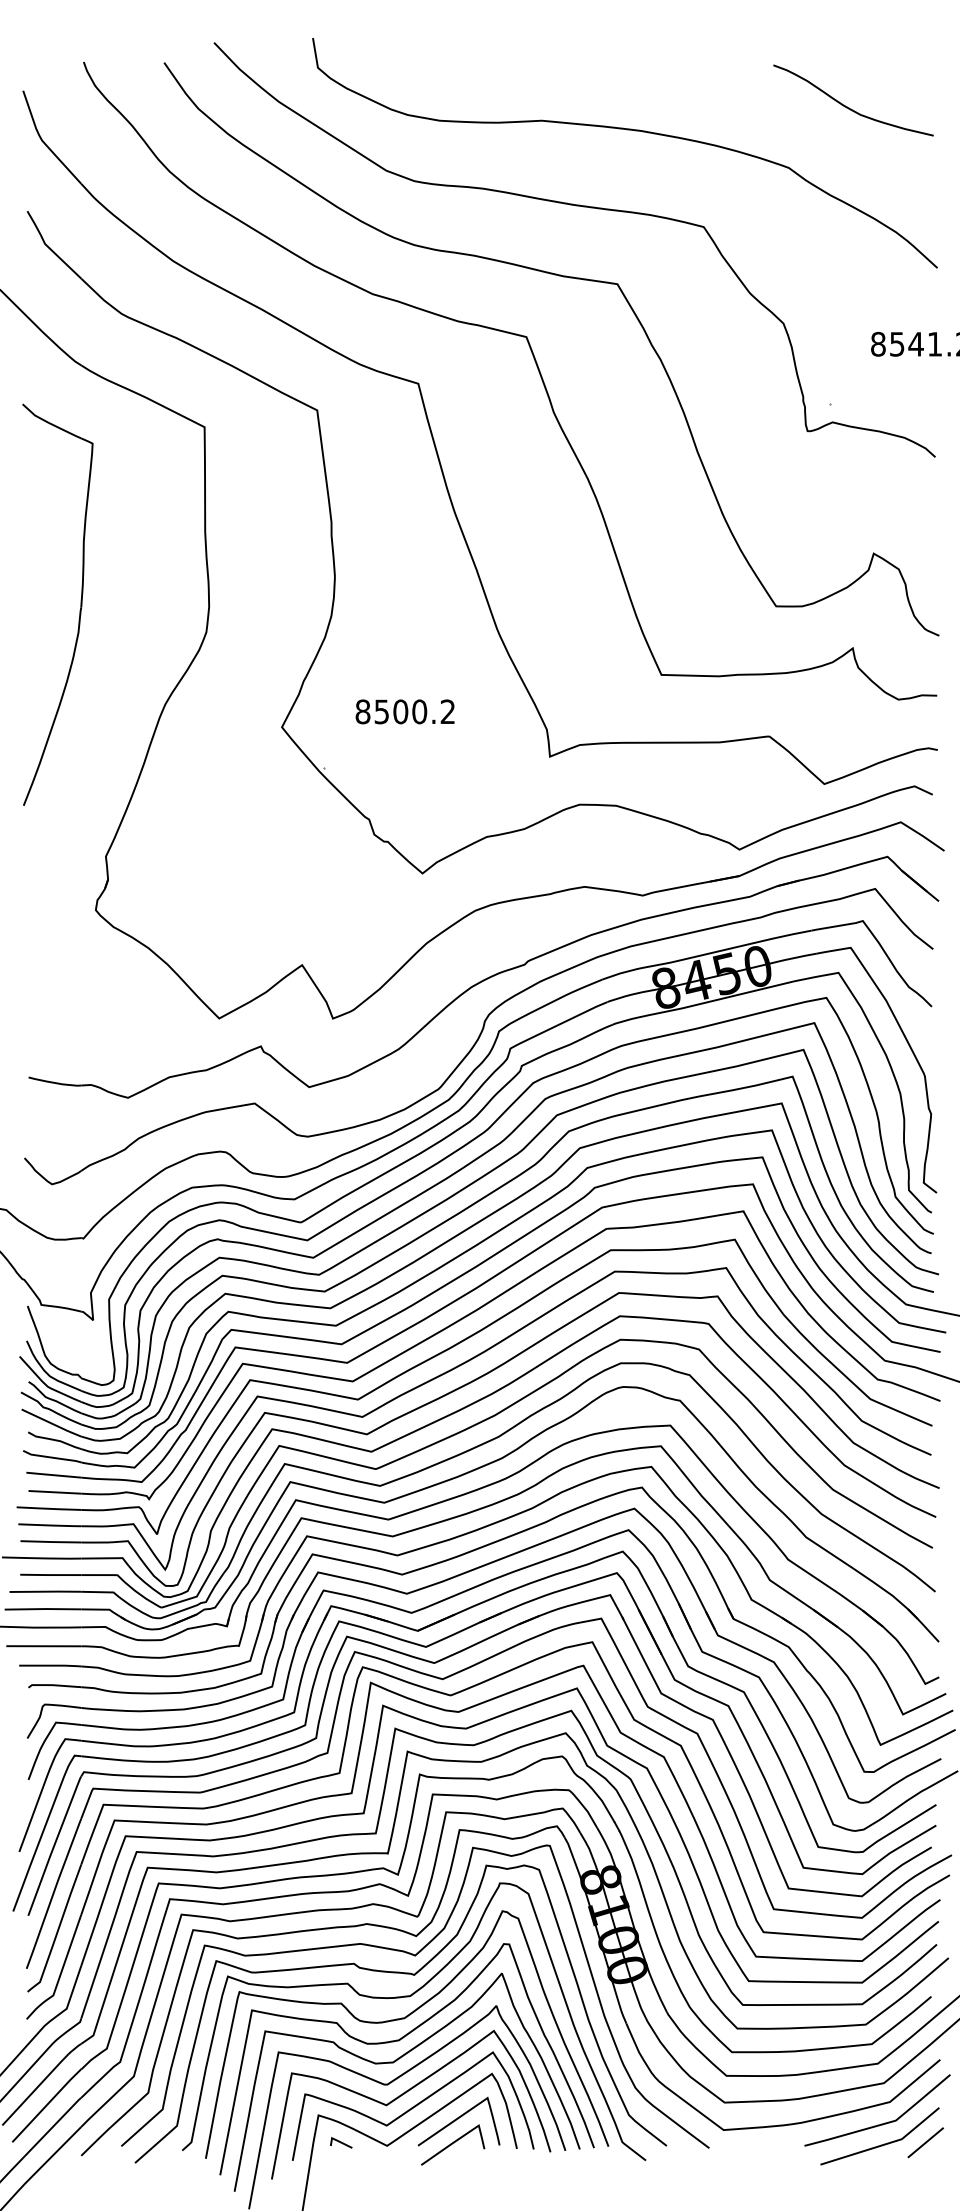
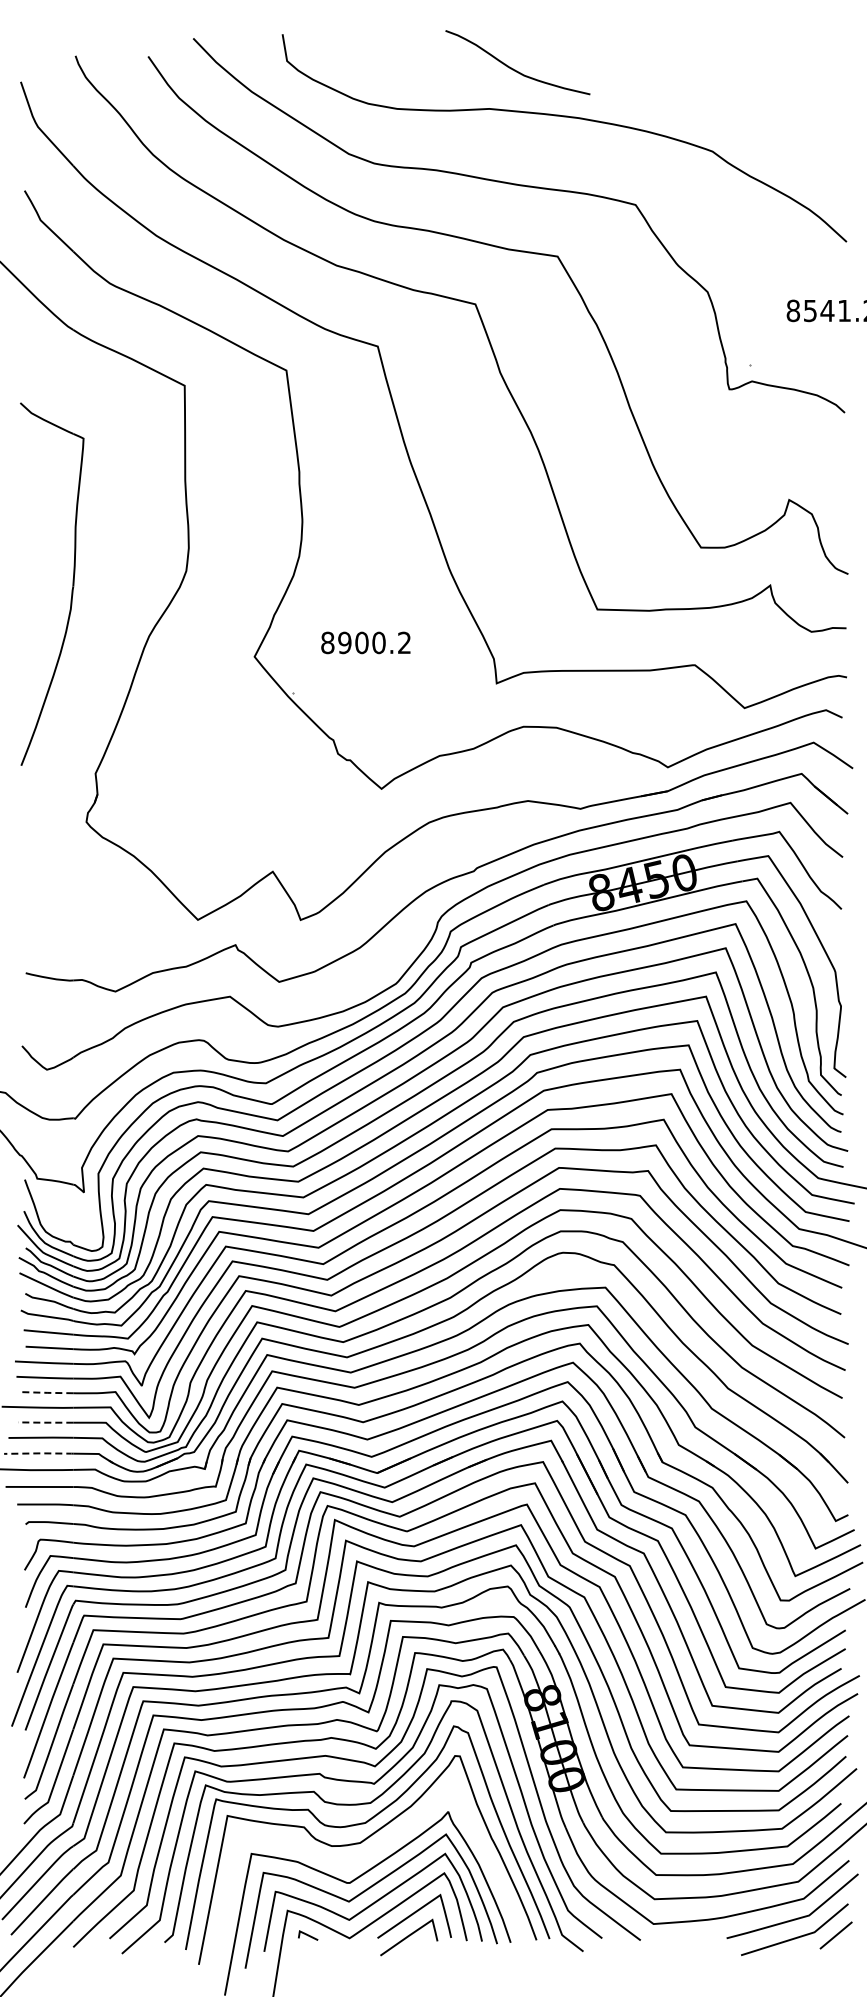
curve: (848, 106) -> (513, 68), moved
part: (79, 610) -> (71, 589), moved
text: (381, 711) -> (344, 642), 8500.2 -> 8900.2
line: (50, 1541) -> (45, 1392), solid -> dashed
line: (49, 1574) -> (44, 1422), solid -> dashed
line: (43, 1609) -> (39, 1453), solid -> dashed
curve: (394, 2063) -> (356, 1863), removed

